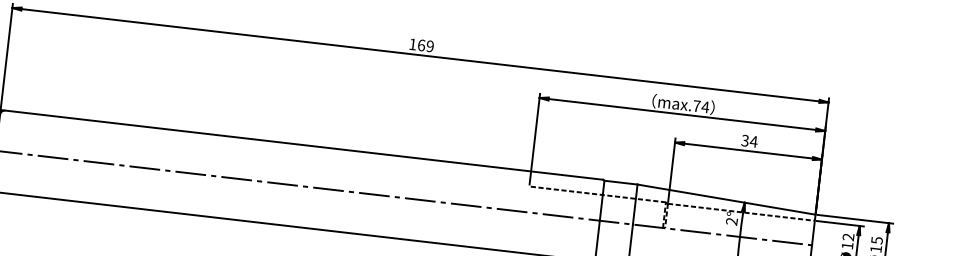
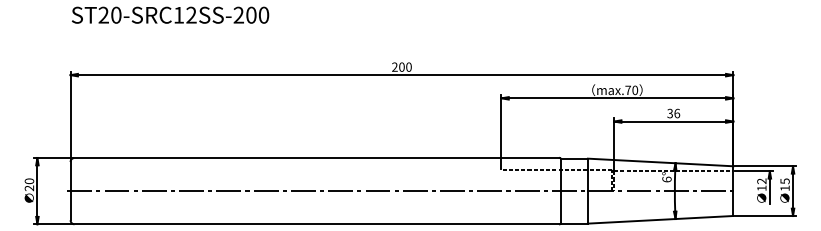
text: (421, 44) -> (401, 66), 169 -> 200
text: (705, 107) -> (635, 90), max.74 -> max.70
text: (753, 141) -> (676, 113), 34 -> 36
text: (731, 221) -> (666, 179), 2° -> 6°

